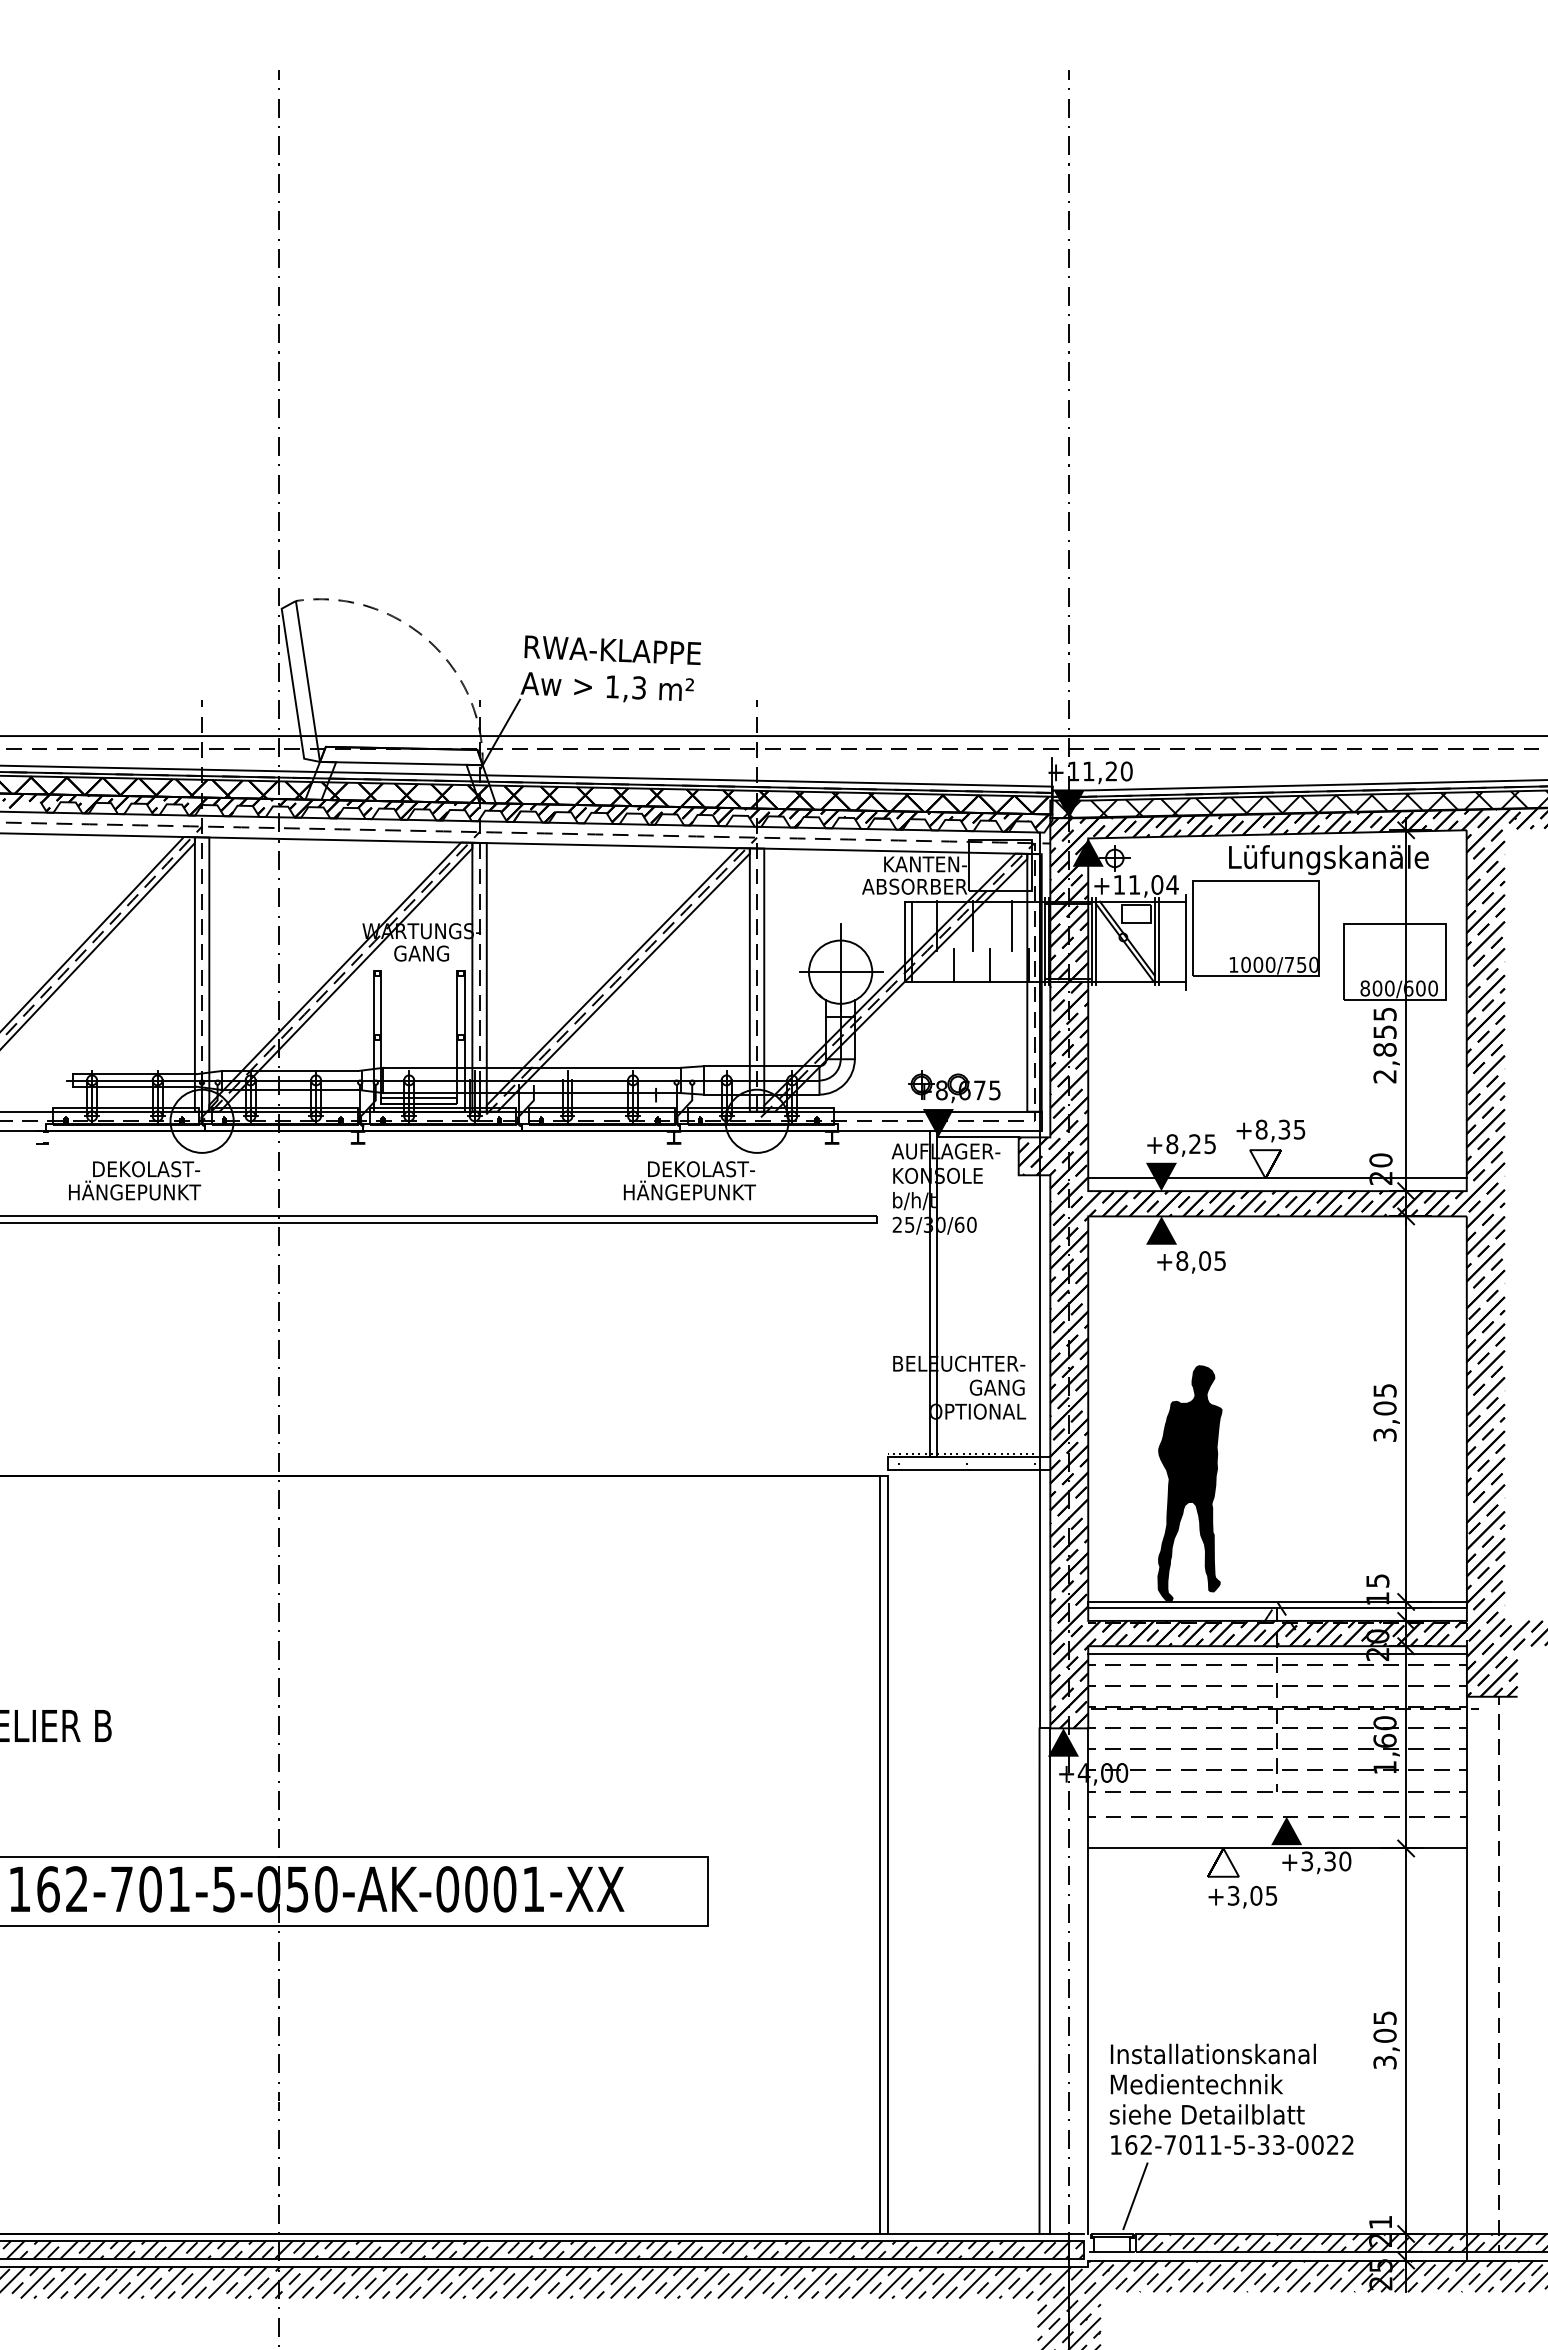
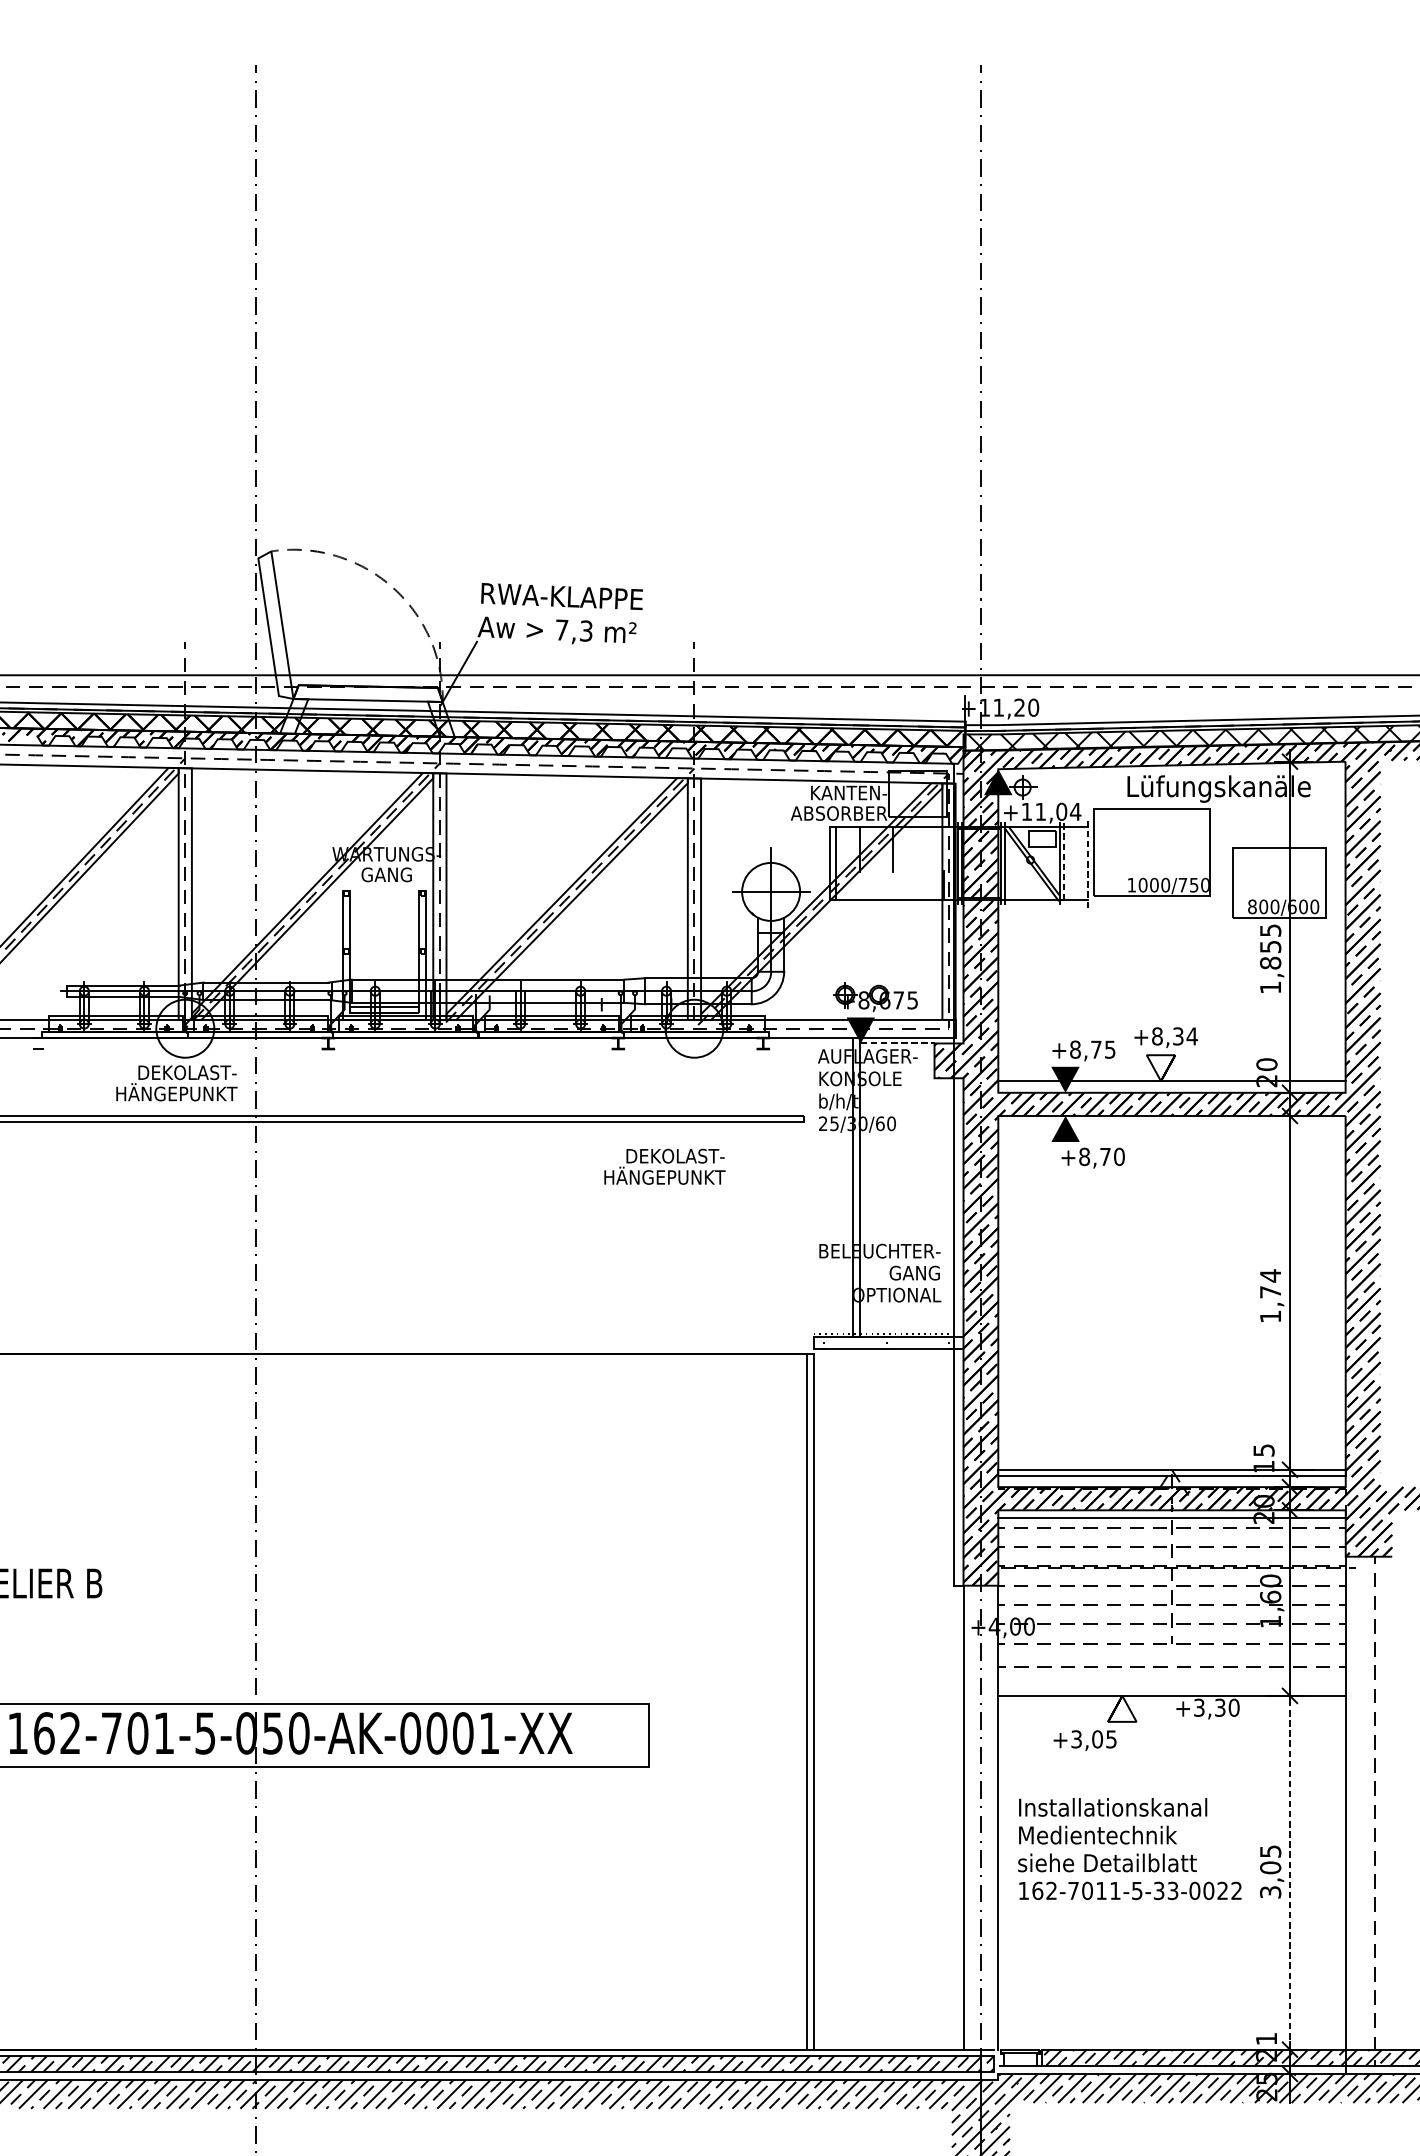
text: (612, 686) -> (561, 629), 1,3 -> 7,3
fill: (1068, 804) -> (980, 738), removed
line: (1012, 925) -> (928, 849), removed
line: (1159, 941) -> (1063, 863), solid -> dashed
line: (1185, 941) -> (1087, 863), solid -> dashed
line: (954, 965) -> (875, 885), removed
line: (990, 965) -> (908, 885), removed
text: (1384, 1076) -> (1270, 987), 2,855 -> 1,855
text: (1299, 1129) -> (1192, 1036), +8,35 -> +8,34
line: (979, 1137) -> (898, 1043), solid -> dashed
text: (1194, 1143) -> (1095, 1049), +8,25 -> +8,75
text: (135, 1180) -> (177, 1083), moved
text: (689, 1180) -> (664, 1166), moved
text: (1212, 1260) -> (1112, 1156), +8,05 -> +8,70
text: (1384, 1412) -> (1270, 1295), 3,05 -> 1,74
fill: (1189, 1483) -> (1091, 1361), removed
fill: (1063, 1742) -> (975, 1598), removed
fill: (1286, 1830) -> (1180, 1679), removed
text: (1242, 1896) -> (1084, 1739), moved
line: (1039, 1981) -> (953, 1817), removed
line: (1406, 2041) -> (1290, 1873), solid -> dashed
text: (1231, 2098) -> (1129, 1848), moved
line: (1135, 2196) -> (1041, 2015), removed

